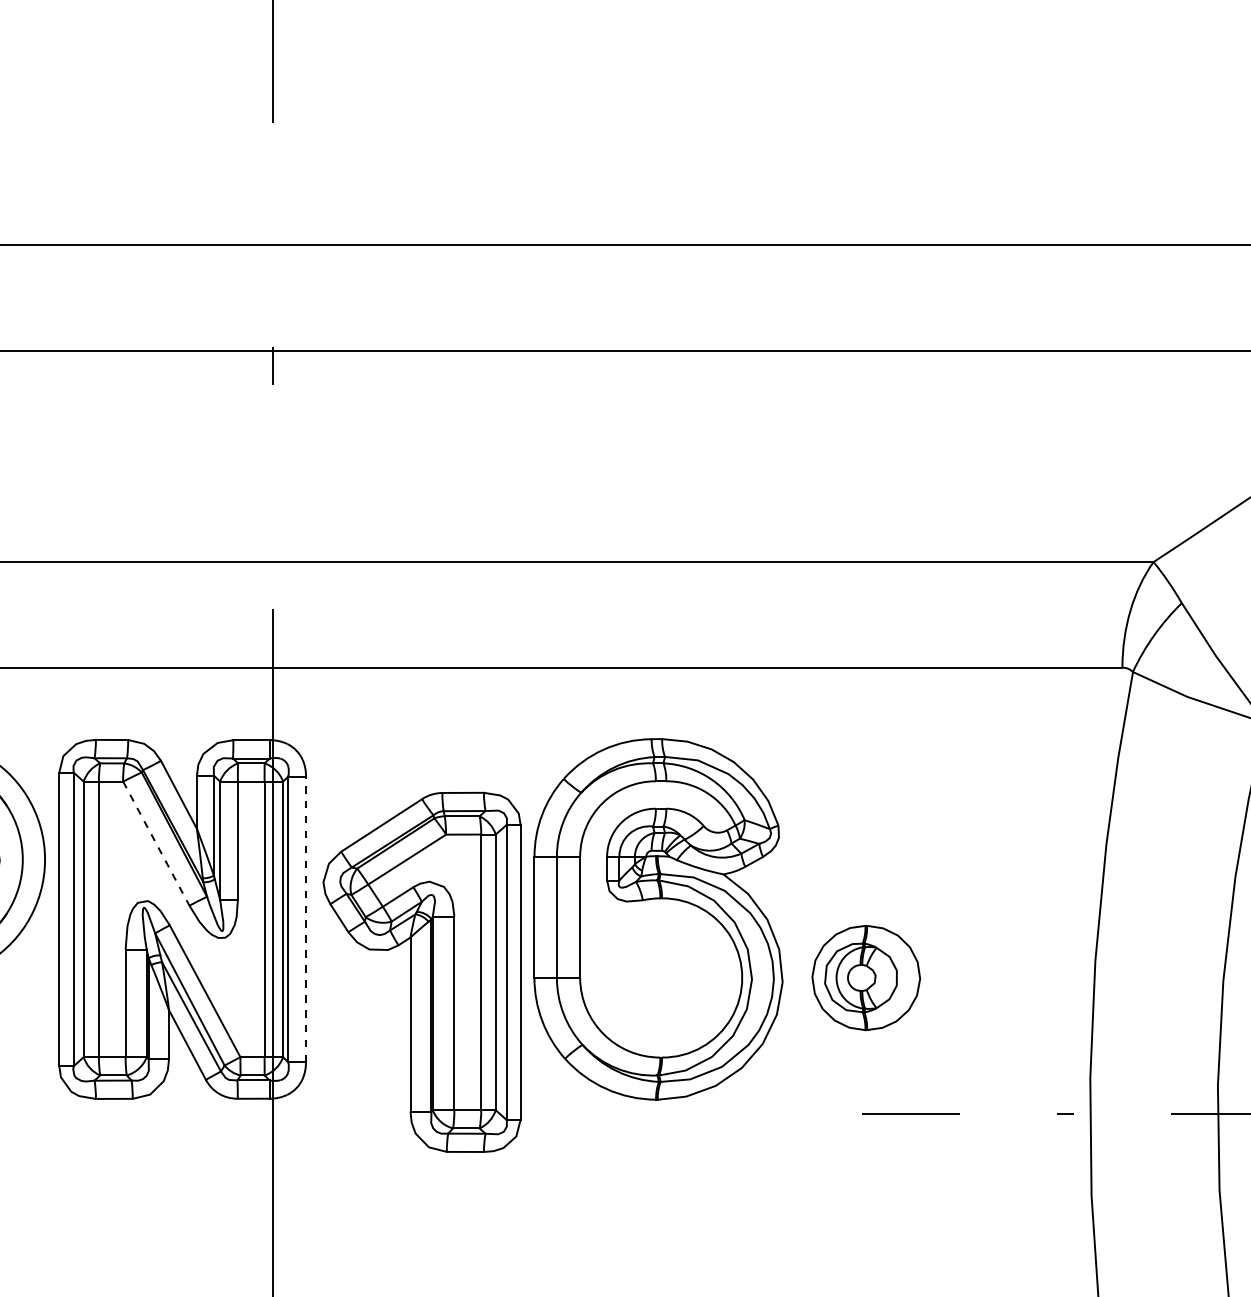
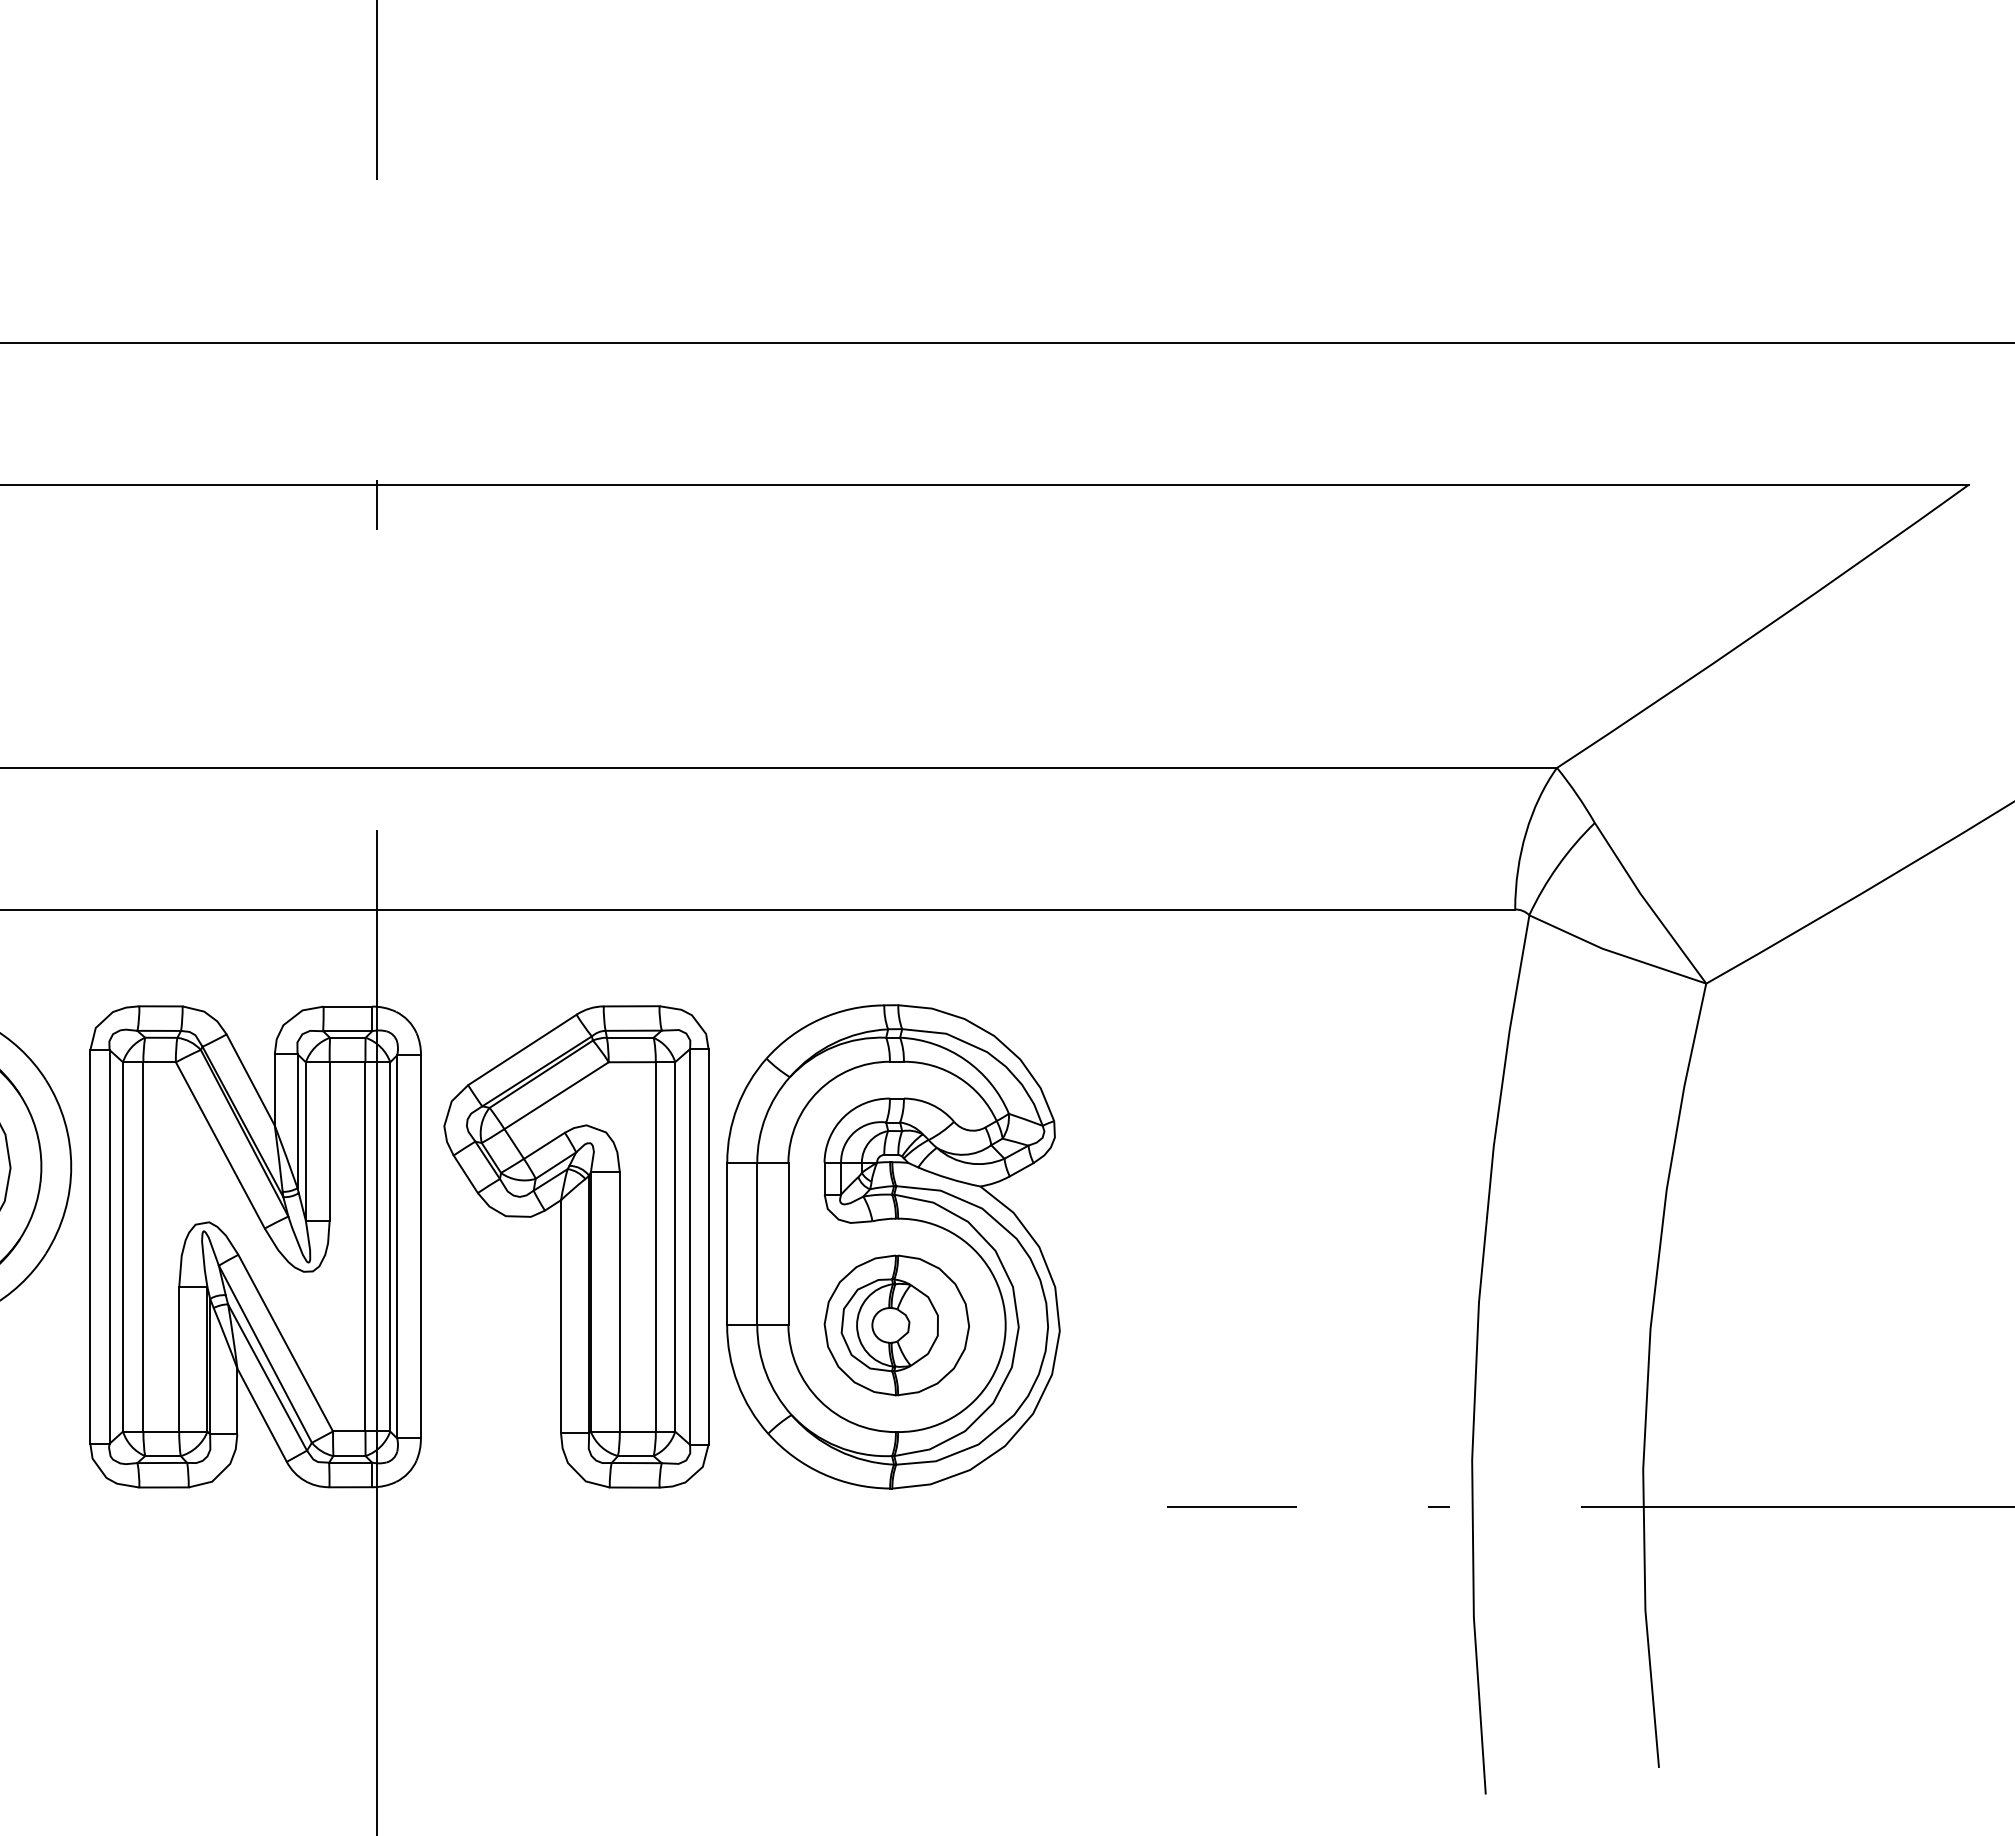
line: (156, 843) -> (220, 1145), dashed -> solid
line: (306, 919) -> (421, 1246), dashed -> solid
part: (422, 972) -> (576, 1246), moved
part: (865, 978) -> (896, 1325), moved

